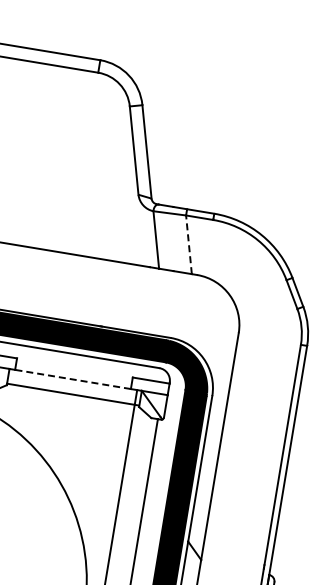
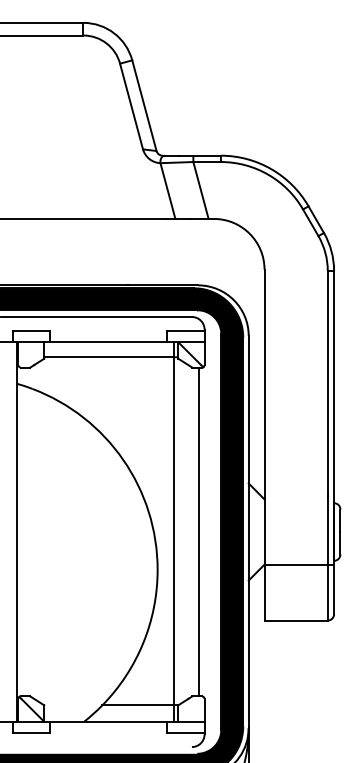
line: (188, 244) -> (200, 190), dashed -> solid
line: (72, 379) -> (108, 342), dashed -> solid

